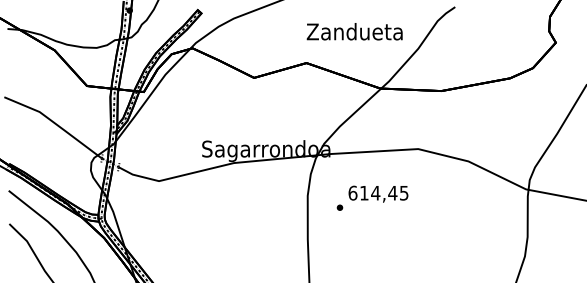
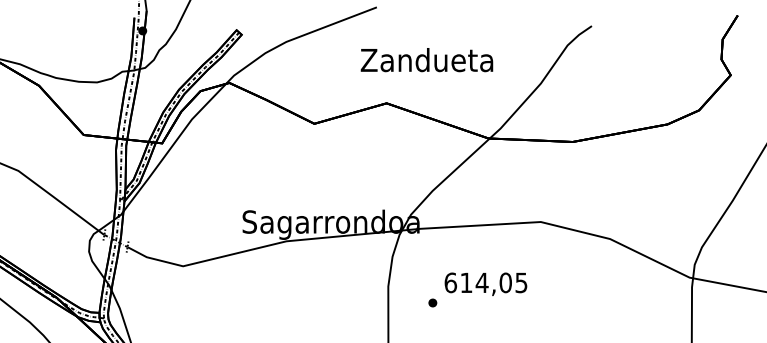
text: (354, 31) -> (426, 59), moved
text: (392, 192) -> (505, 281), 614,45 -> 614,05

